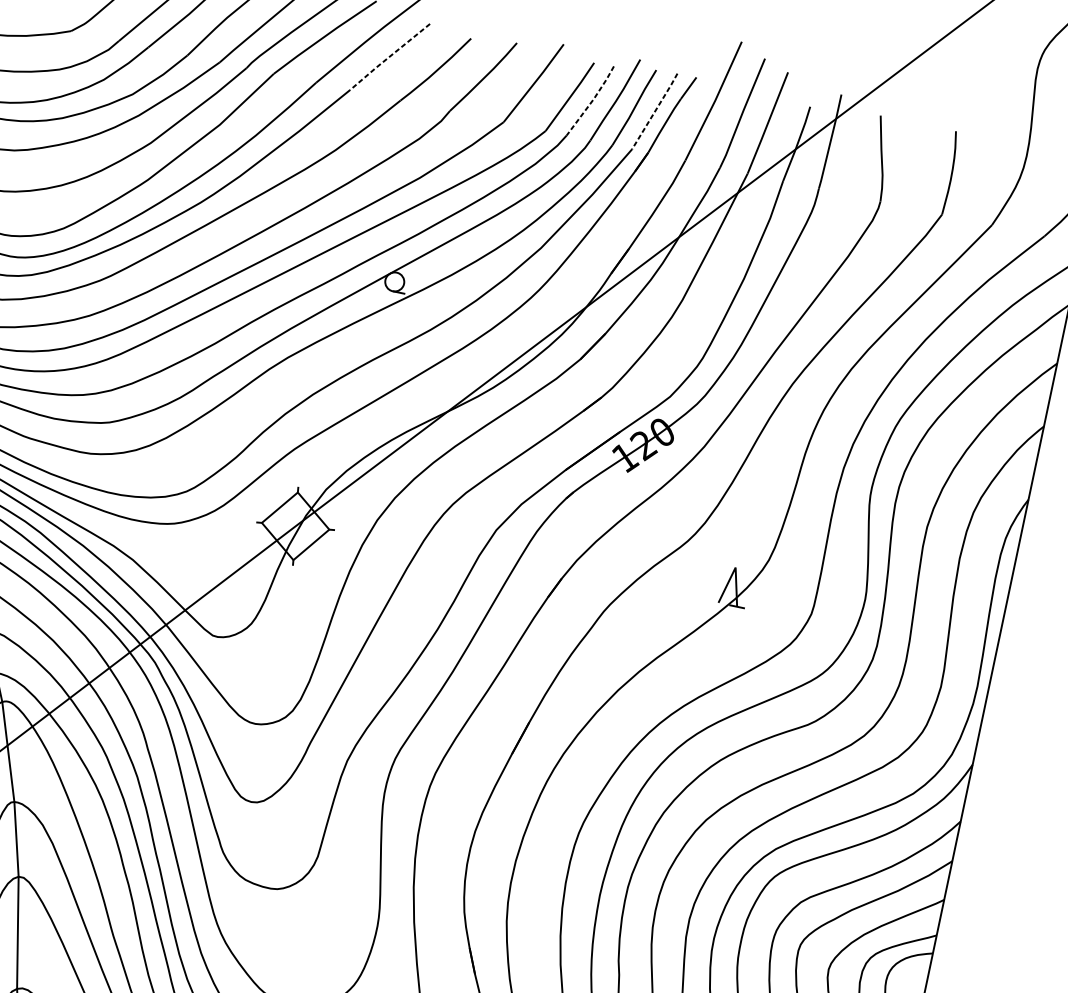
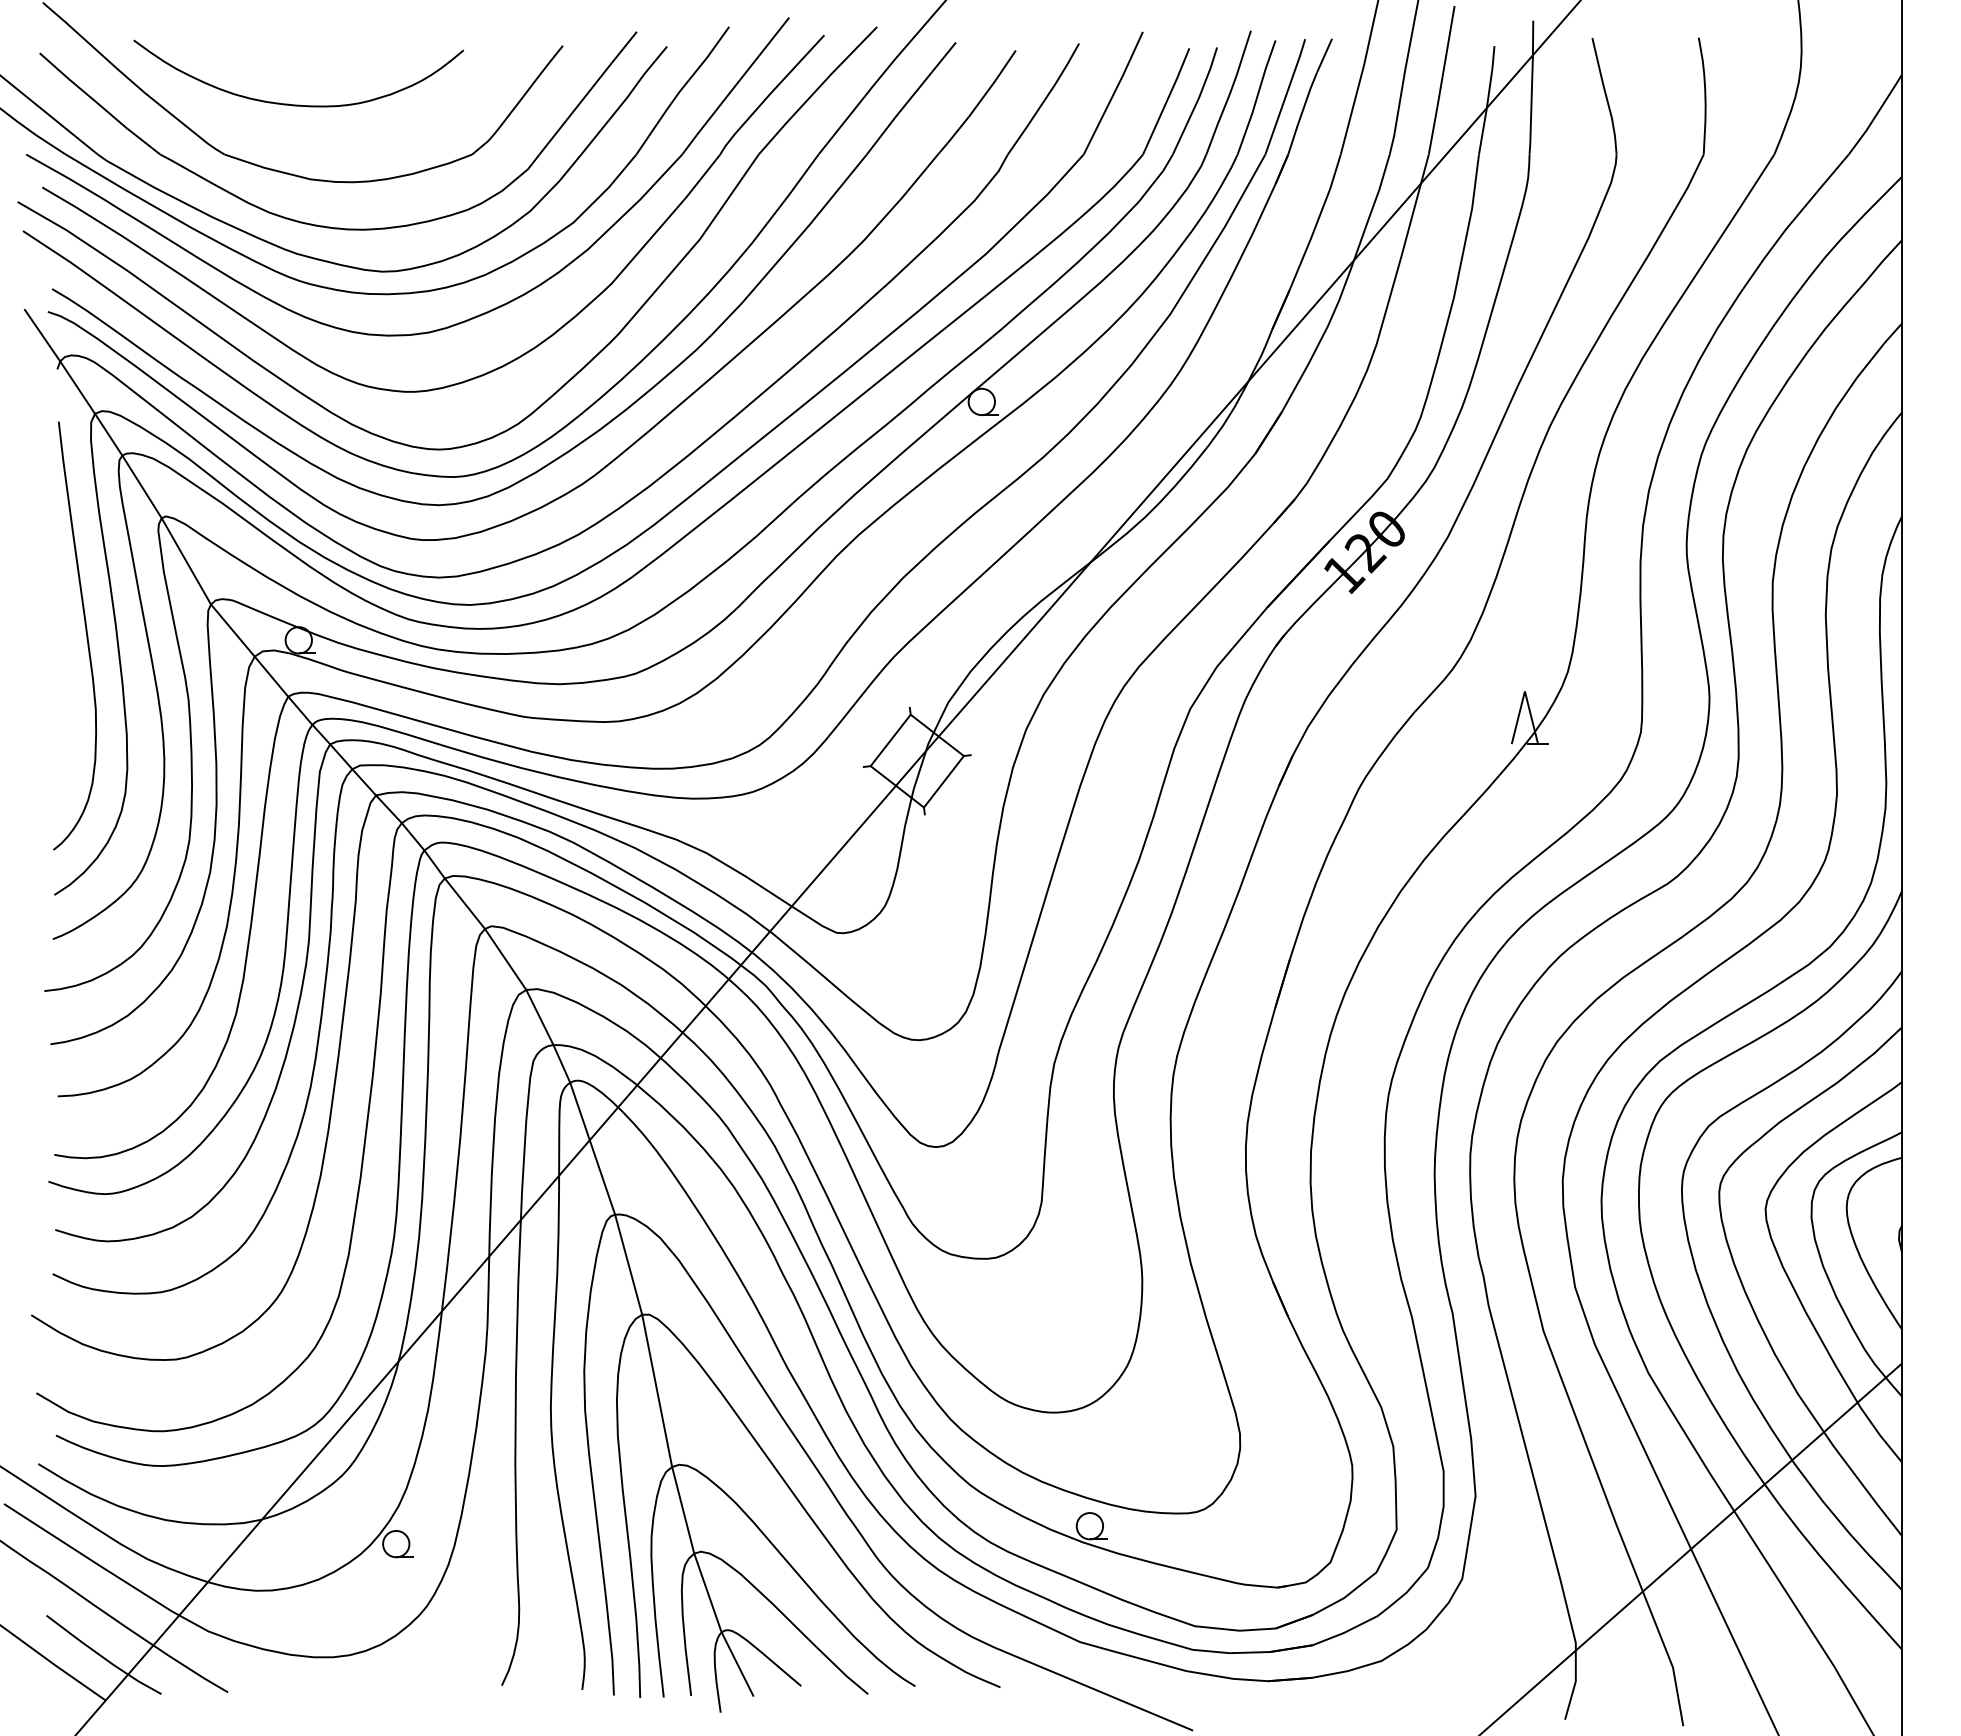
line: (389, 56) -> (910, 98), dashed -> solid
line: (592, 101) -> (1197, 101), dashed -> solid
line: (655, 111) -> (1285, 96), dashed -> solid

